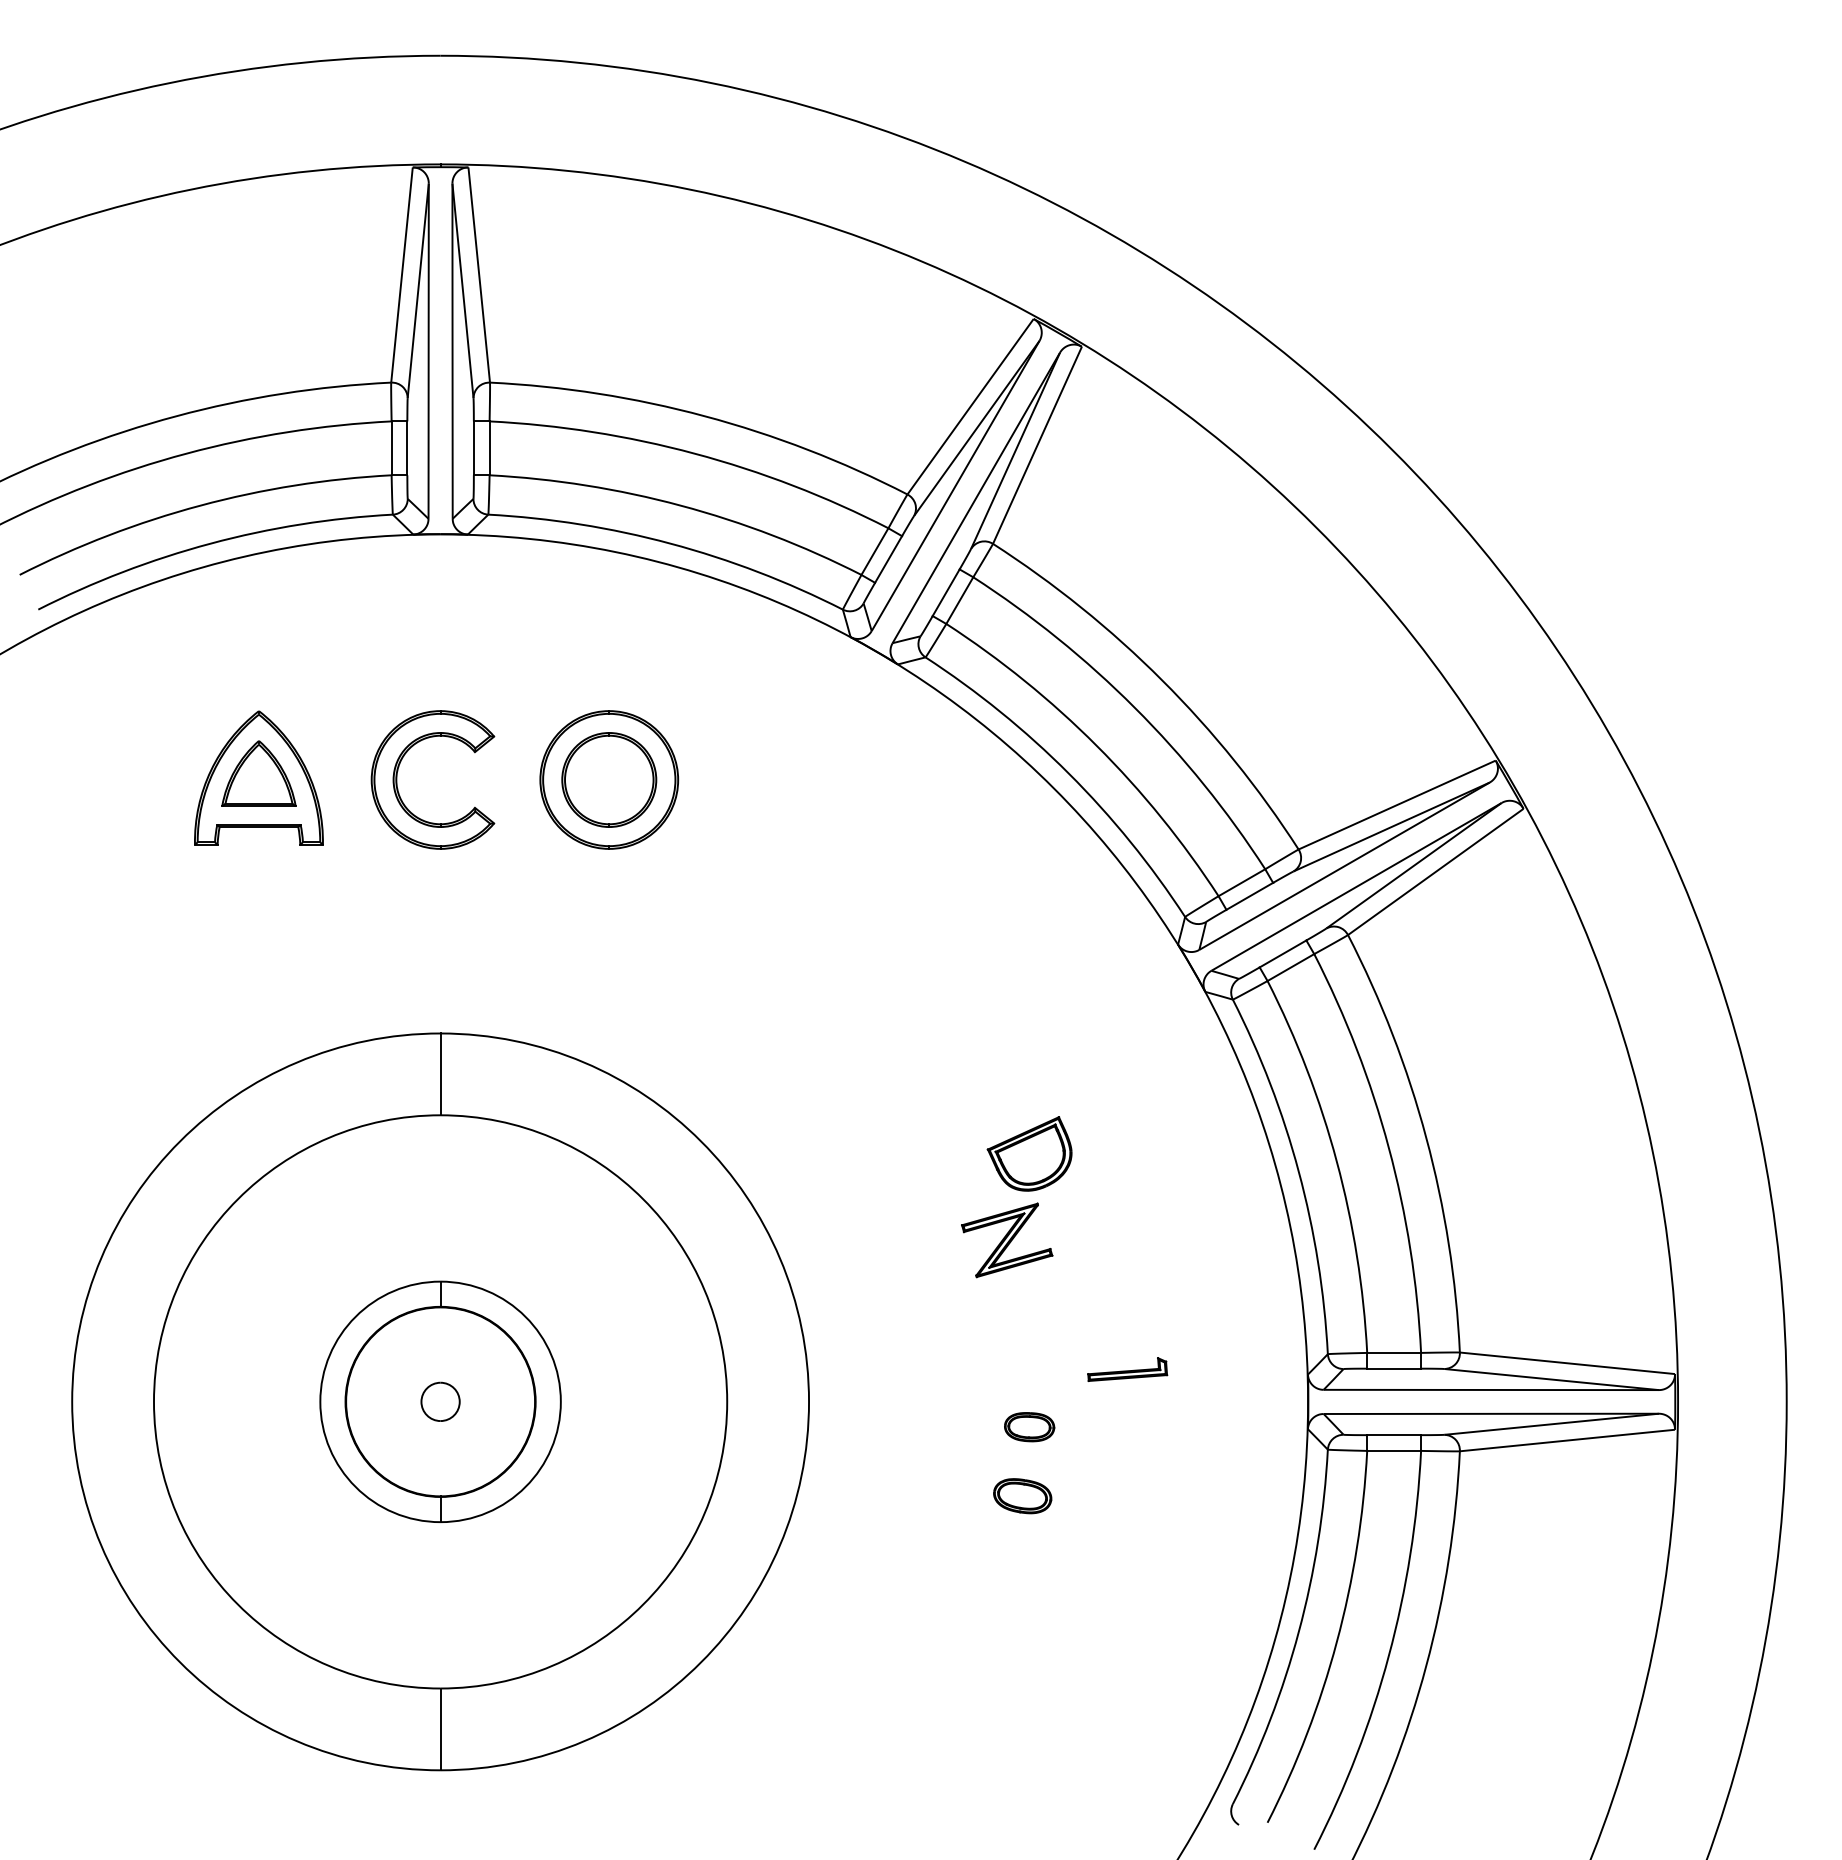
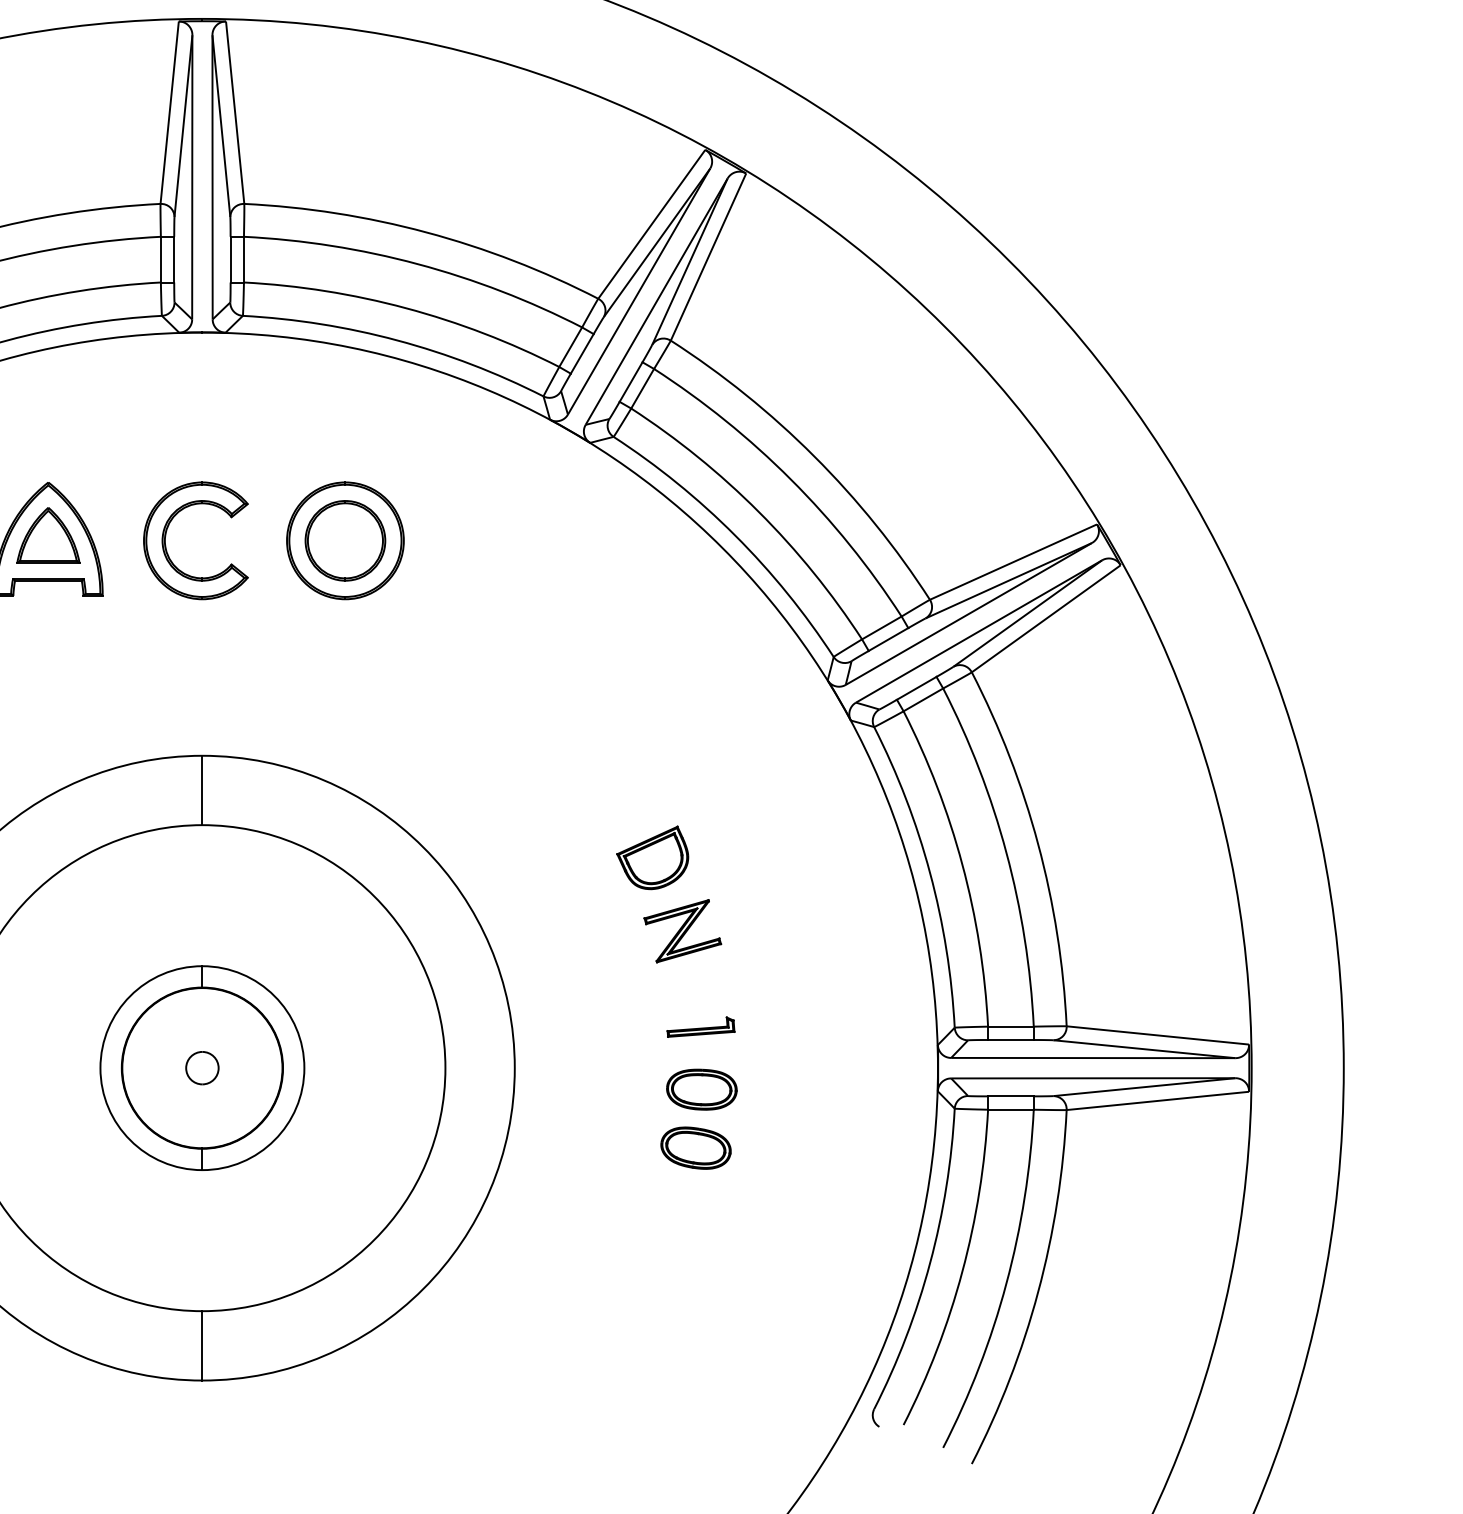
part: (1029, 1153) -> (652, 857), moved
part: (1127, 1369) -> (700, 1027), moved
part: (1029, 1426) -> (701, 1089), size x1.67
part: (1022, 1495) -> (695, 1147), size x1.43

